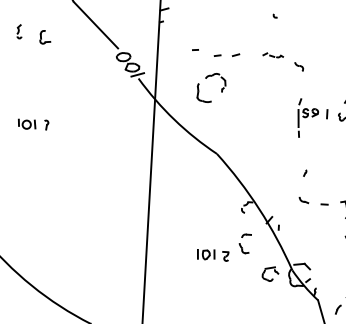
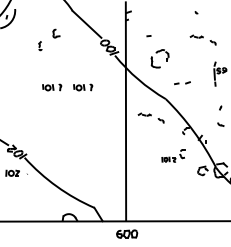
part: (19, 32) -> (40, 46), moved
part: (227, 55) -> (182, 83), moved
part: (84, 127) -> (83, 87), added
part: (190, 182) -> (150, 117), added
part: (224, 246) -> (173, 155), size x0.7

